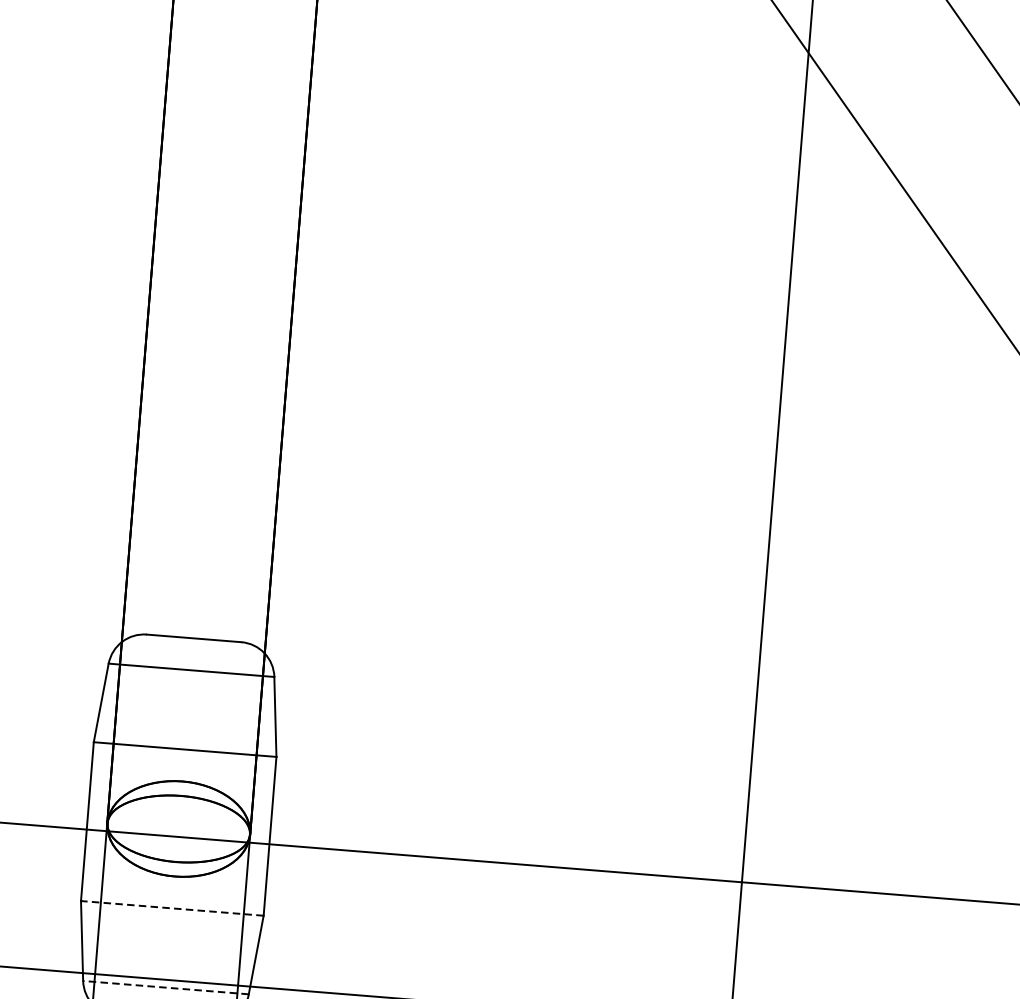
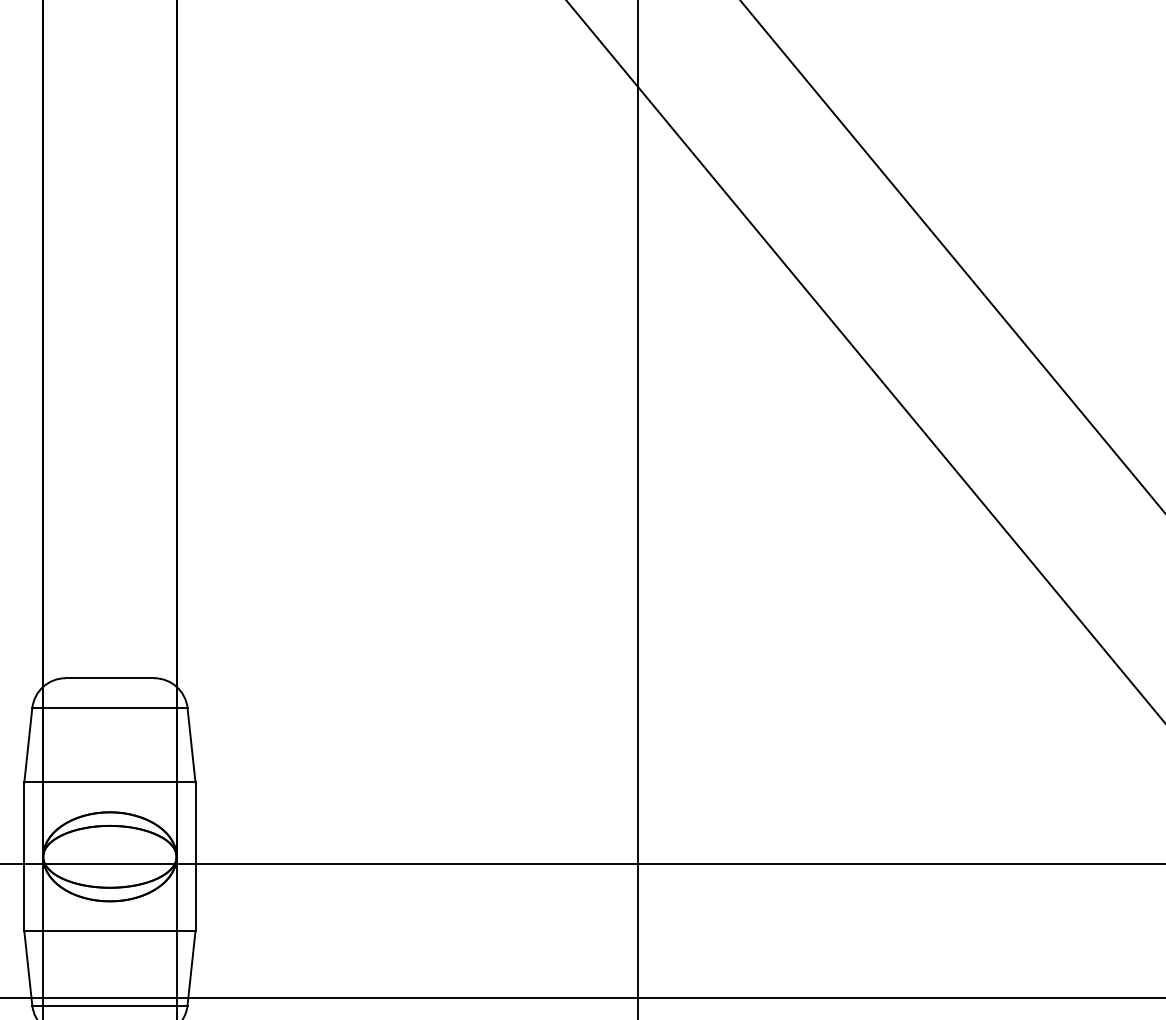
line: (171, 908) -> (109, 931), dashed -> solid
line: (165, 987) -> (109, 1005), dashed -> solid

